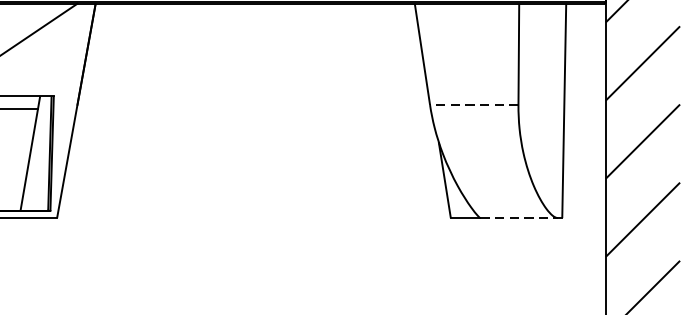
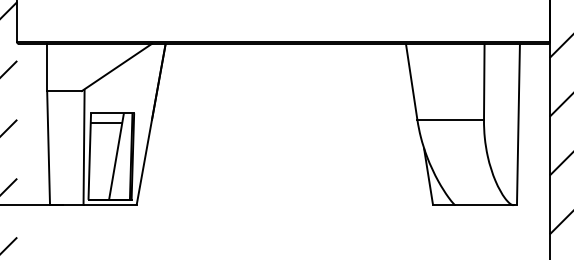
line: (473, 105) -> (450, 120), dashed -> solid
line: (519, 218) -> (484, 205), dashed -> solid

